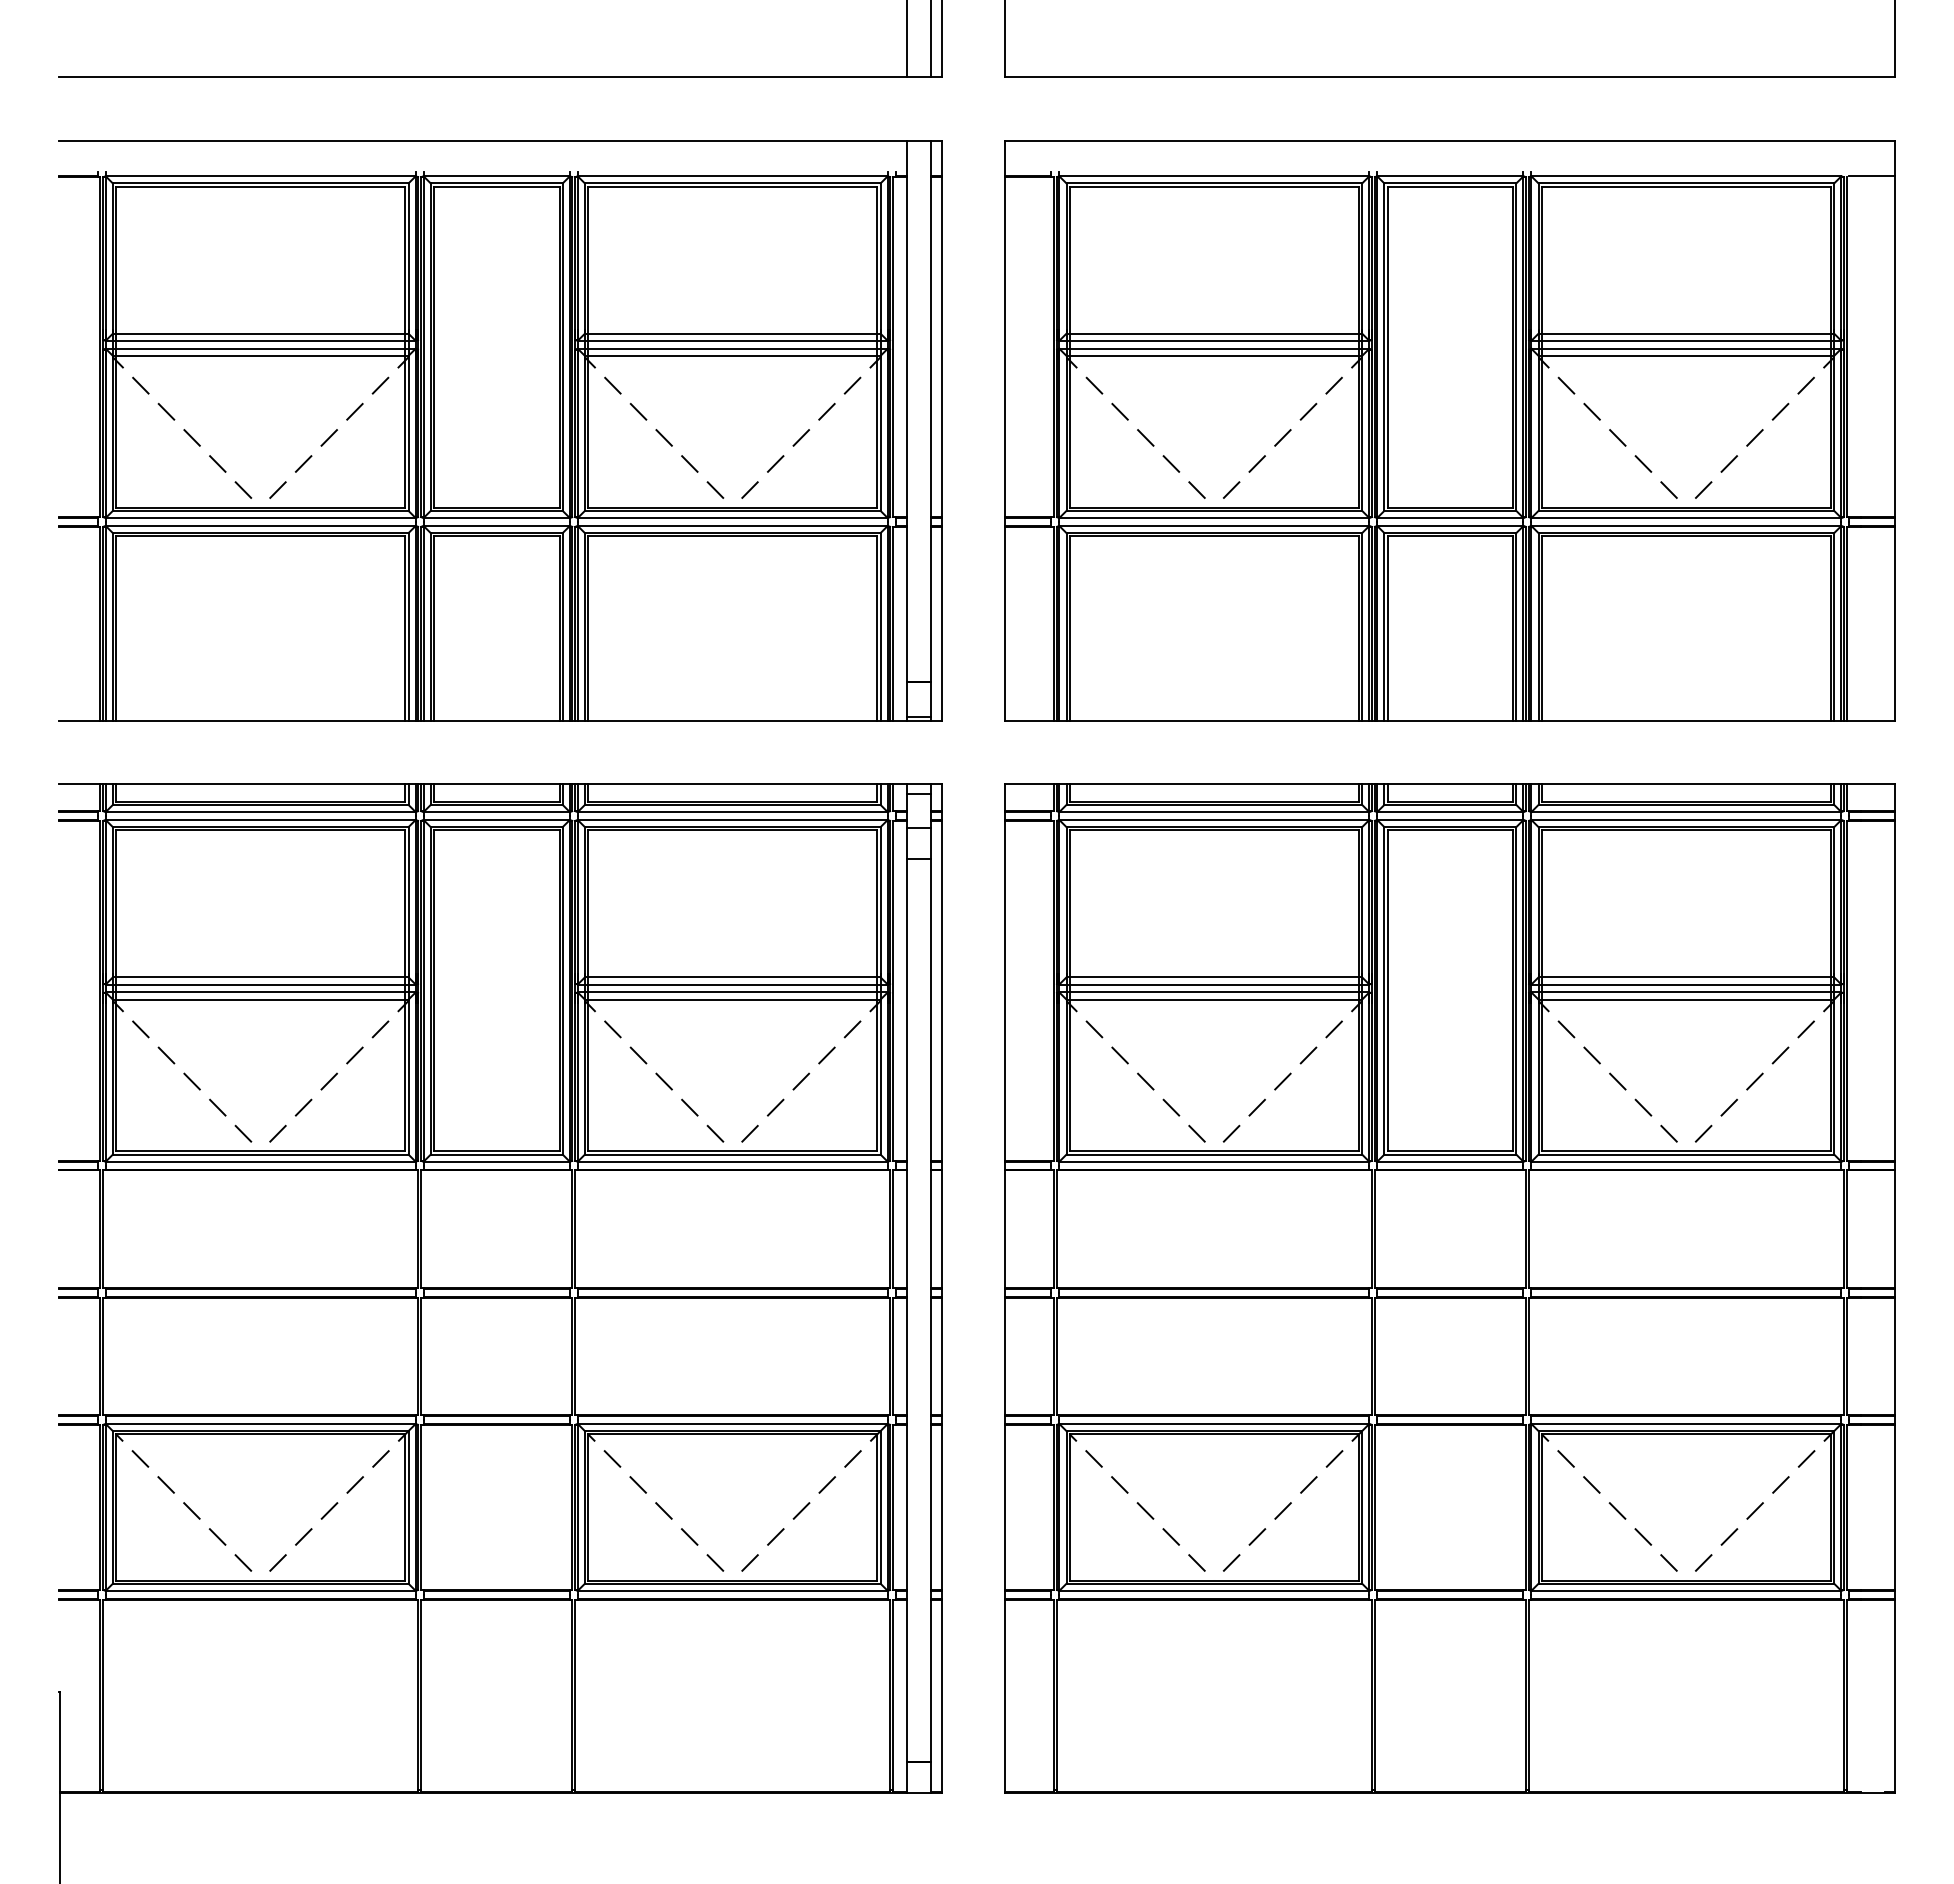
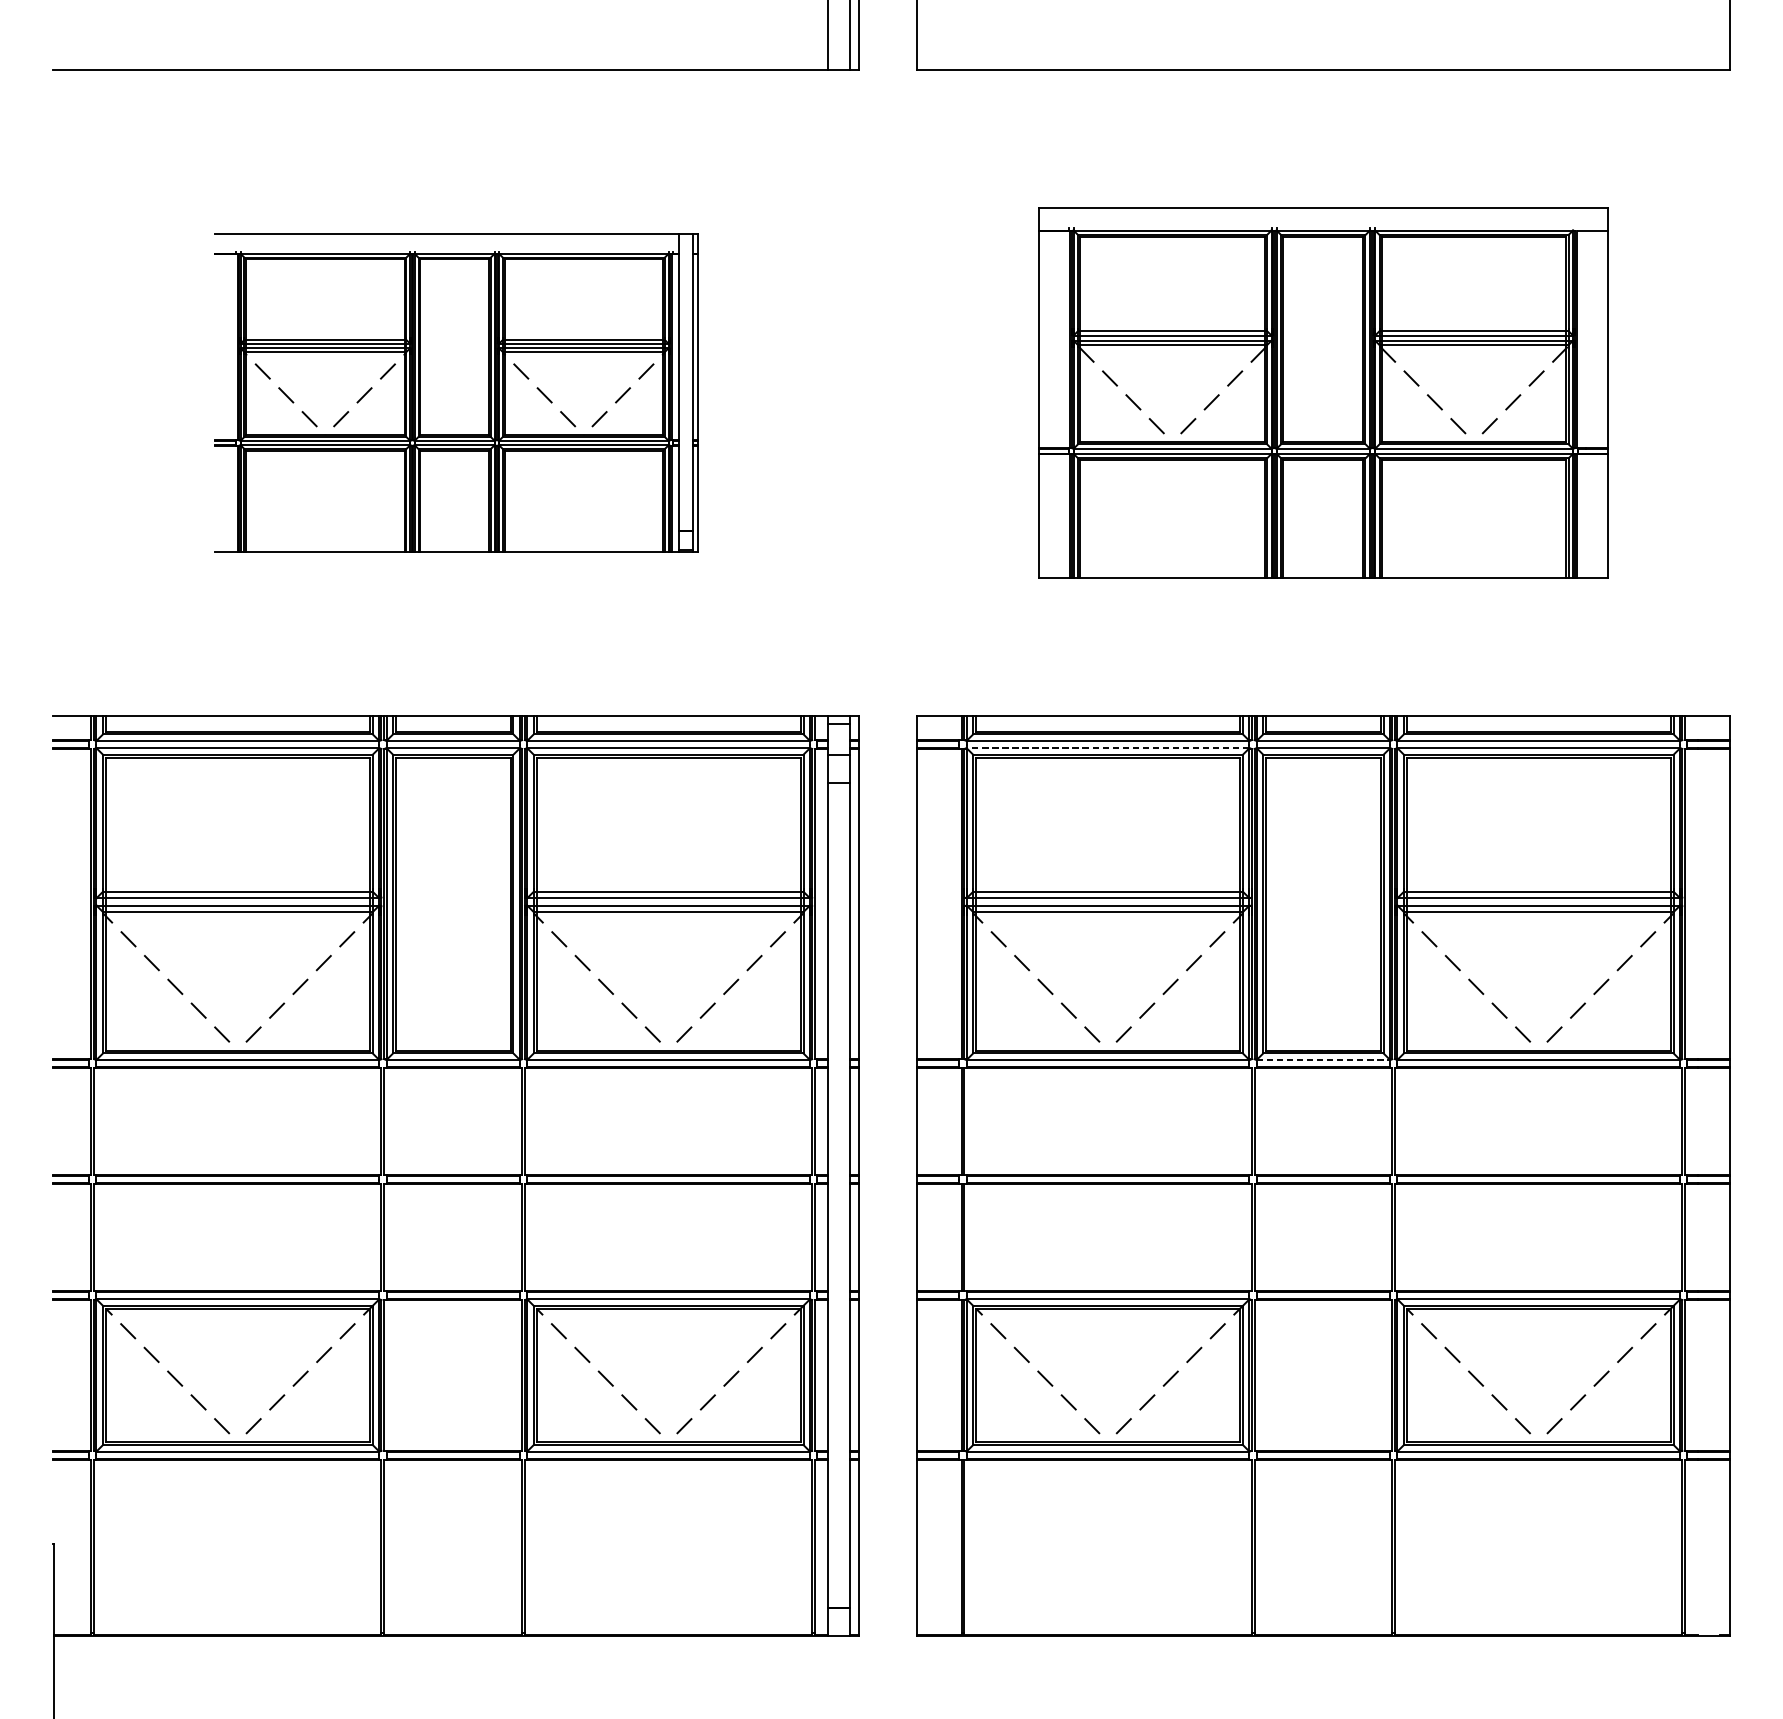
part: (500, 430) -> (456, 392), size x0.6
part: (1449, 430) -> (1322, 392), size x0.7
line: (1214, 820) -> (1108, 748), solid -> dashed
line: (1450, 1161) -> (1323, 1059), solid -> dashed

